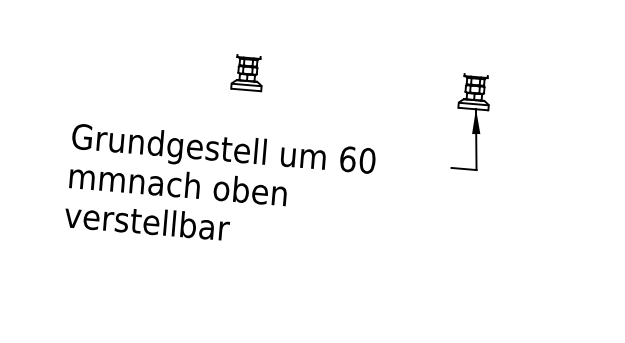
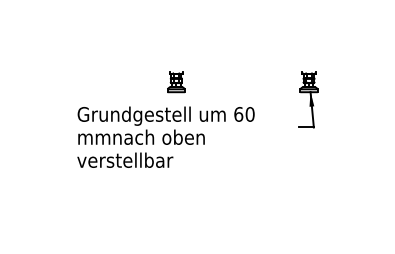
text: (219, 186) -> (165, 136), moved

